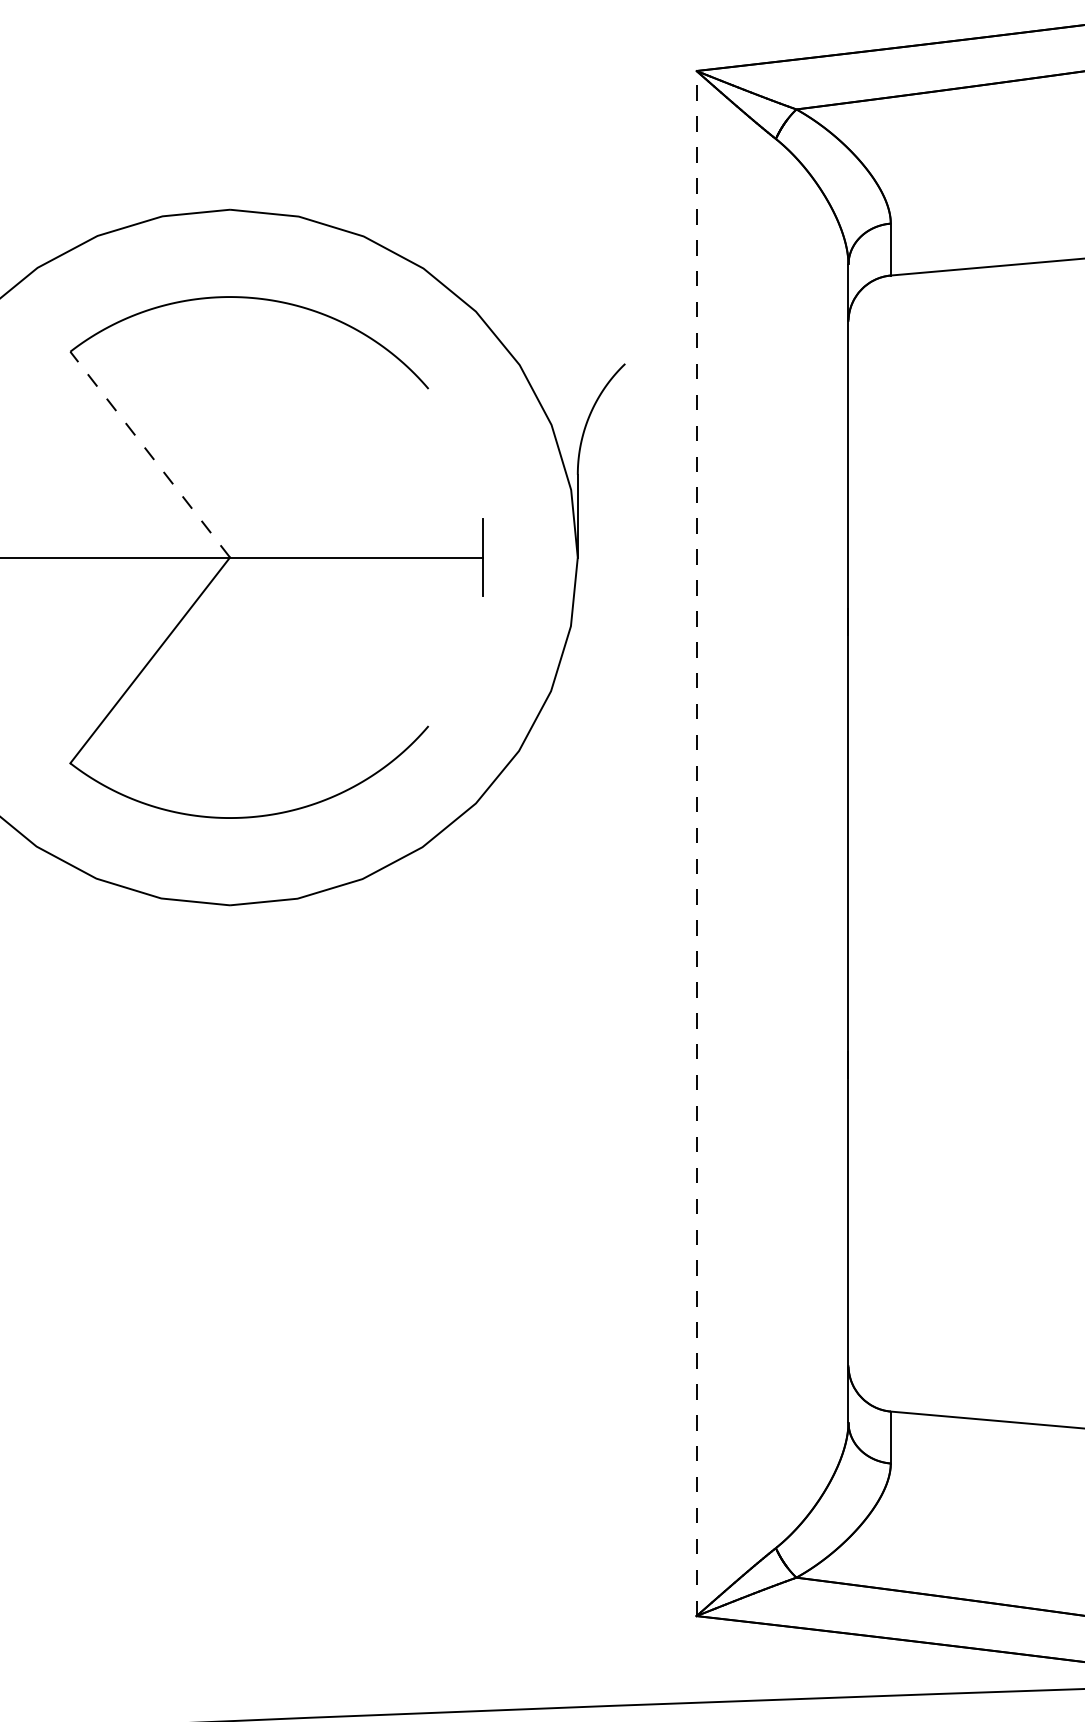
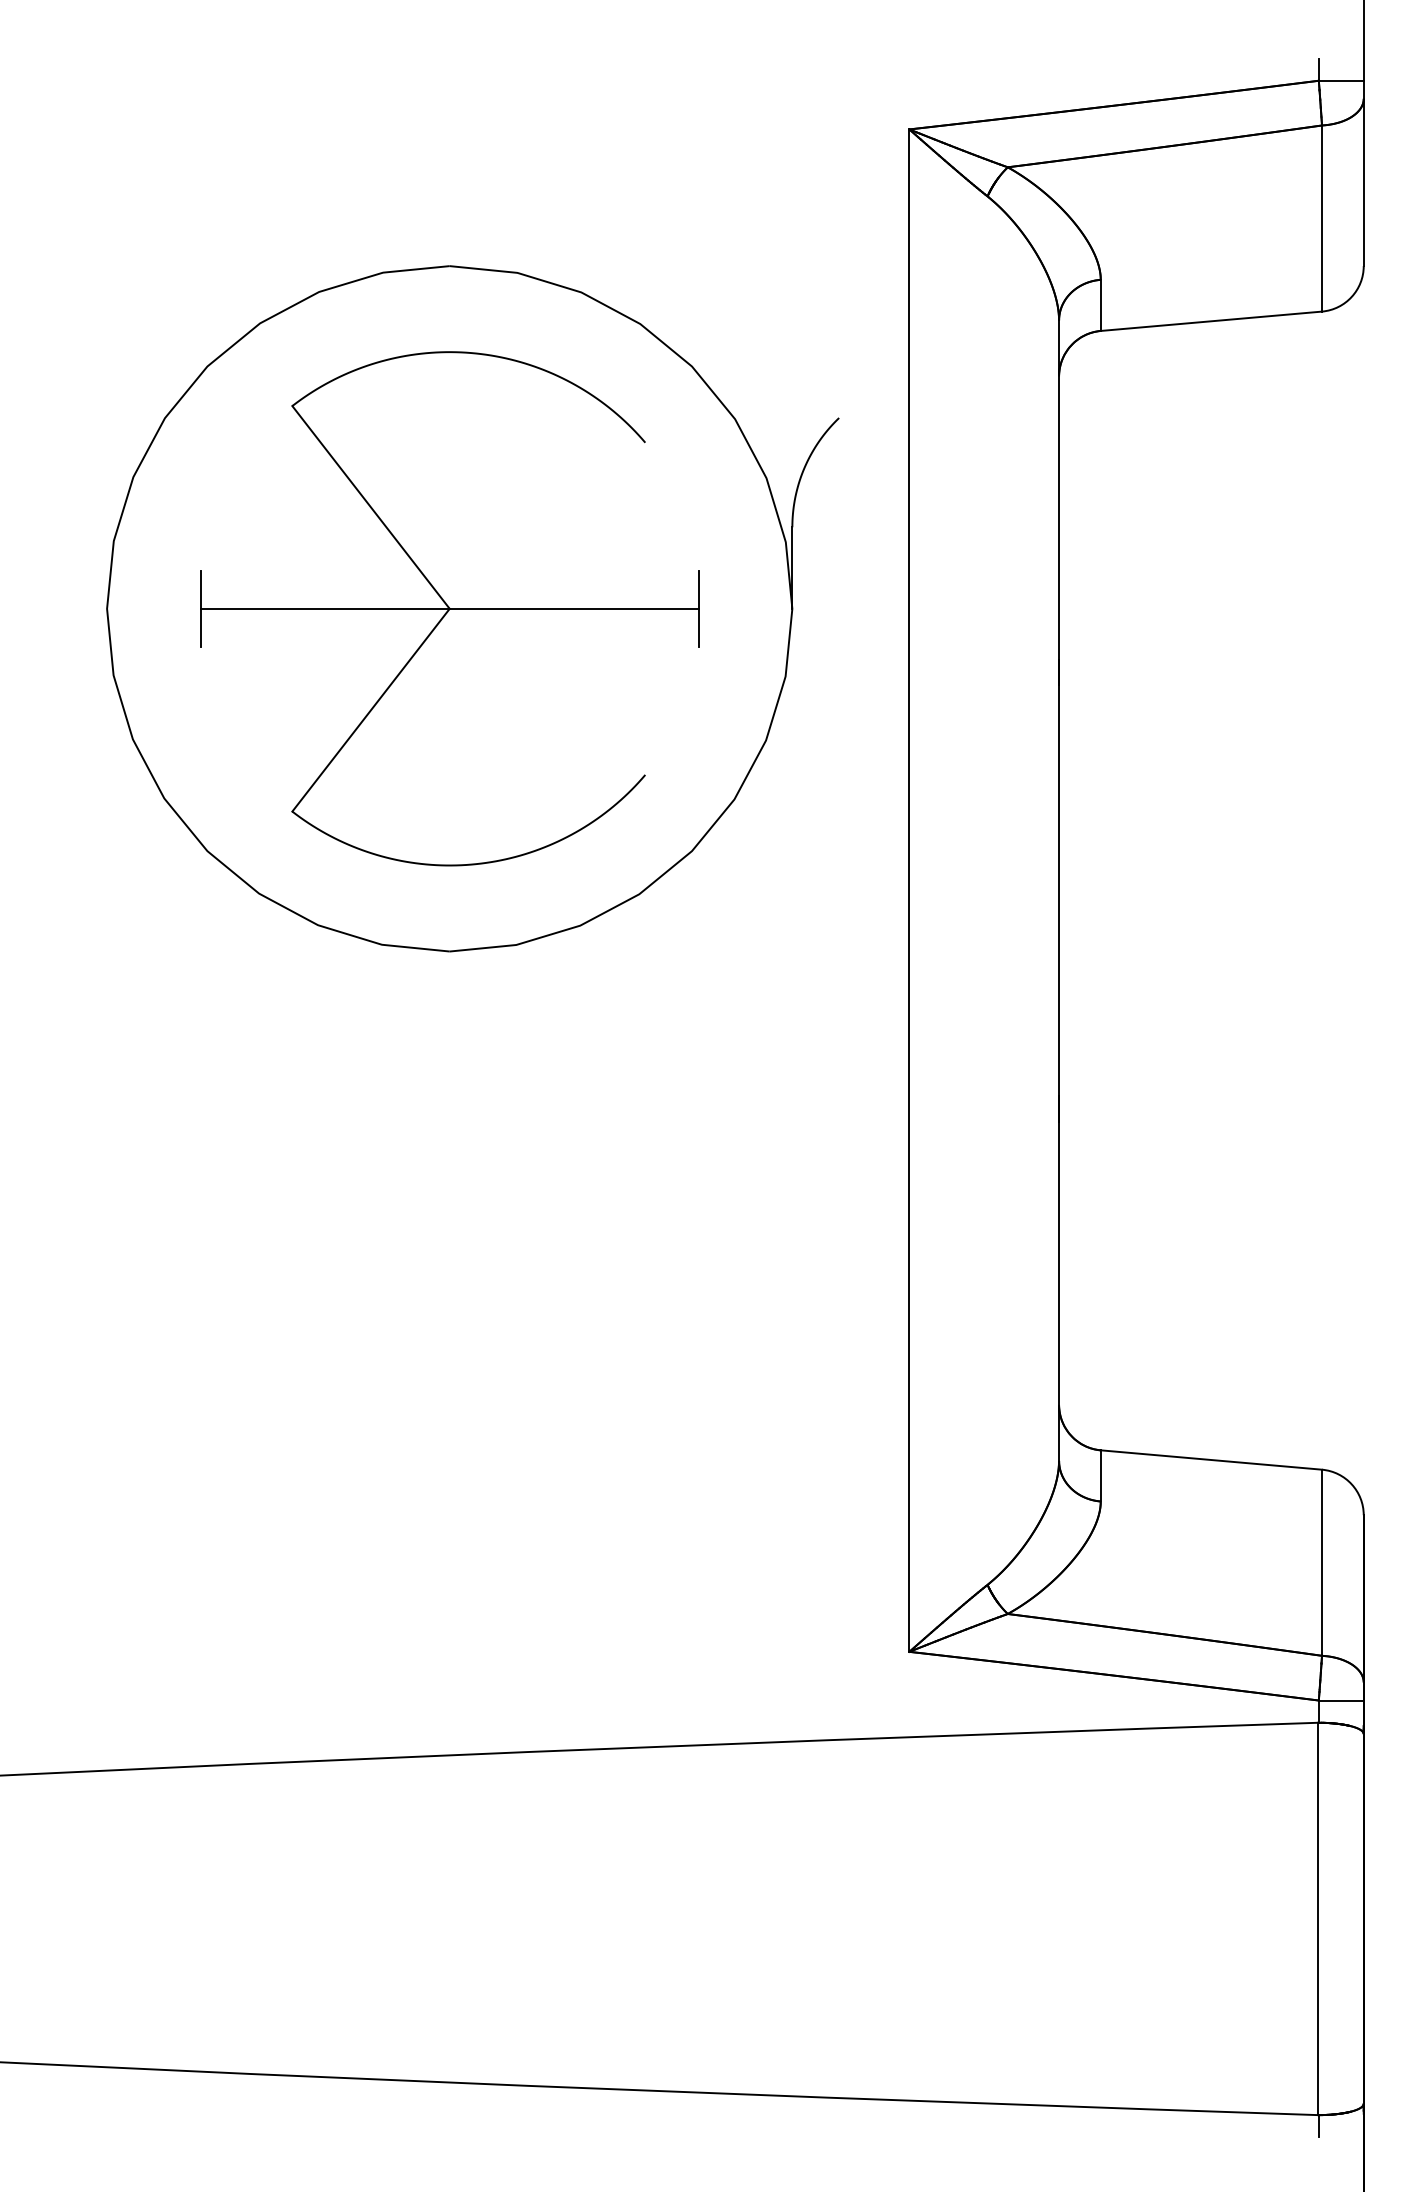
line: (149, 454) -> (370, 507), dashed -> solid
line: (696, 843) -> (909, 890), dashed -> solid

